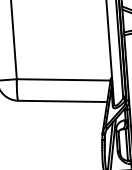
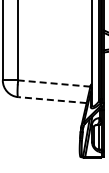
line: (62, 79) -> (53, 83), solid -> dashed
line: (61, 101) -> (51, 100), solid -> dashed

